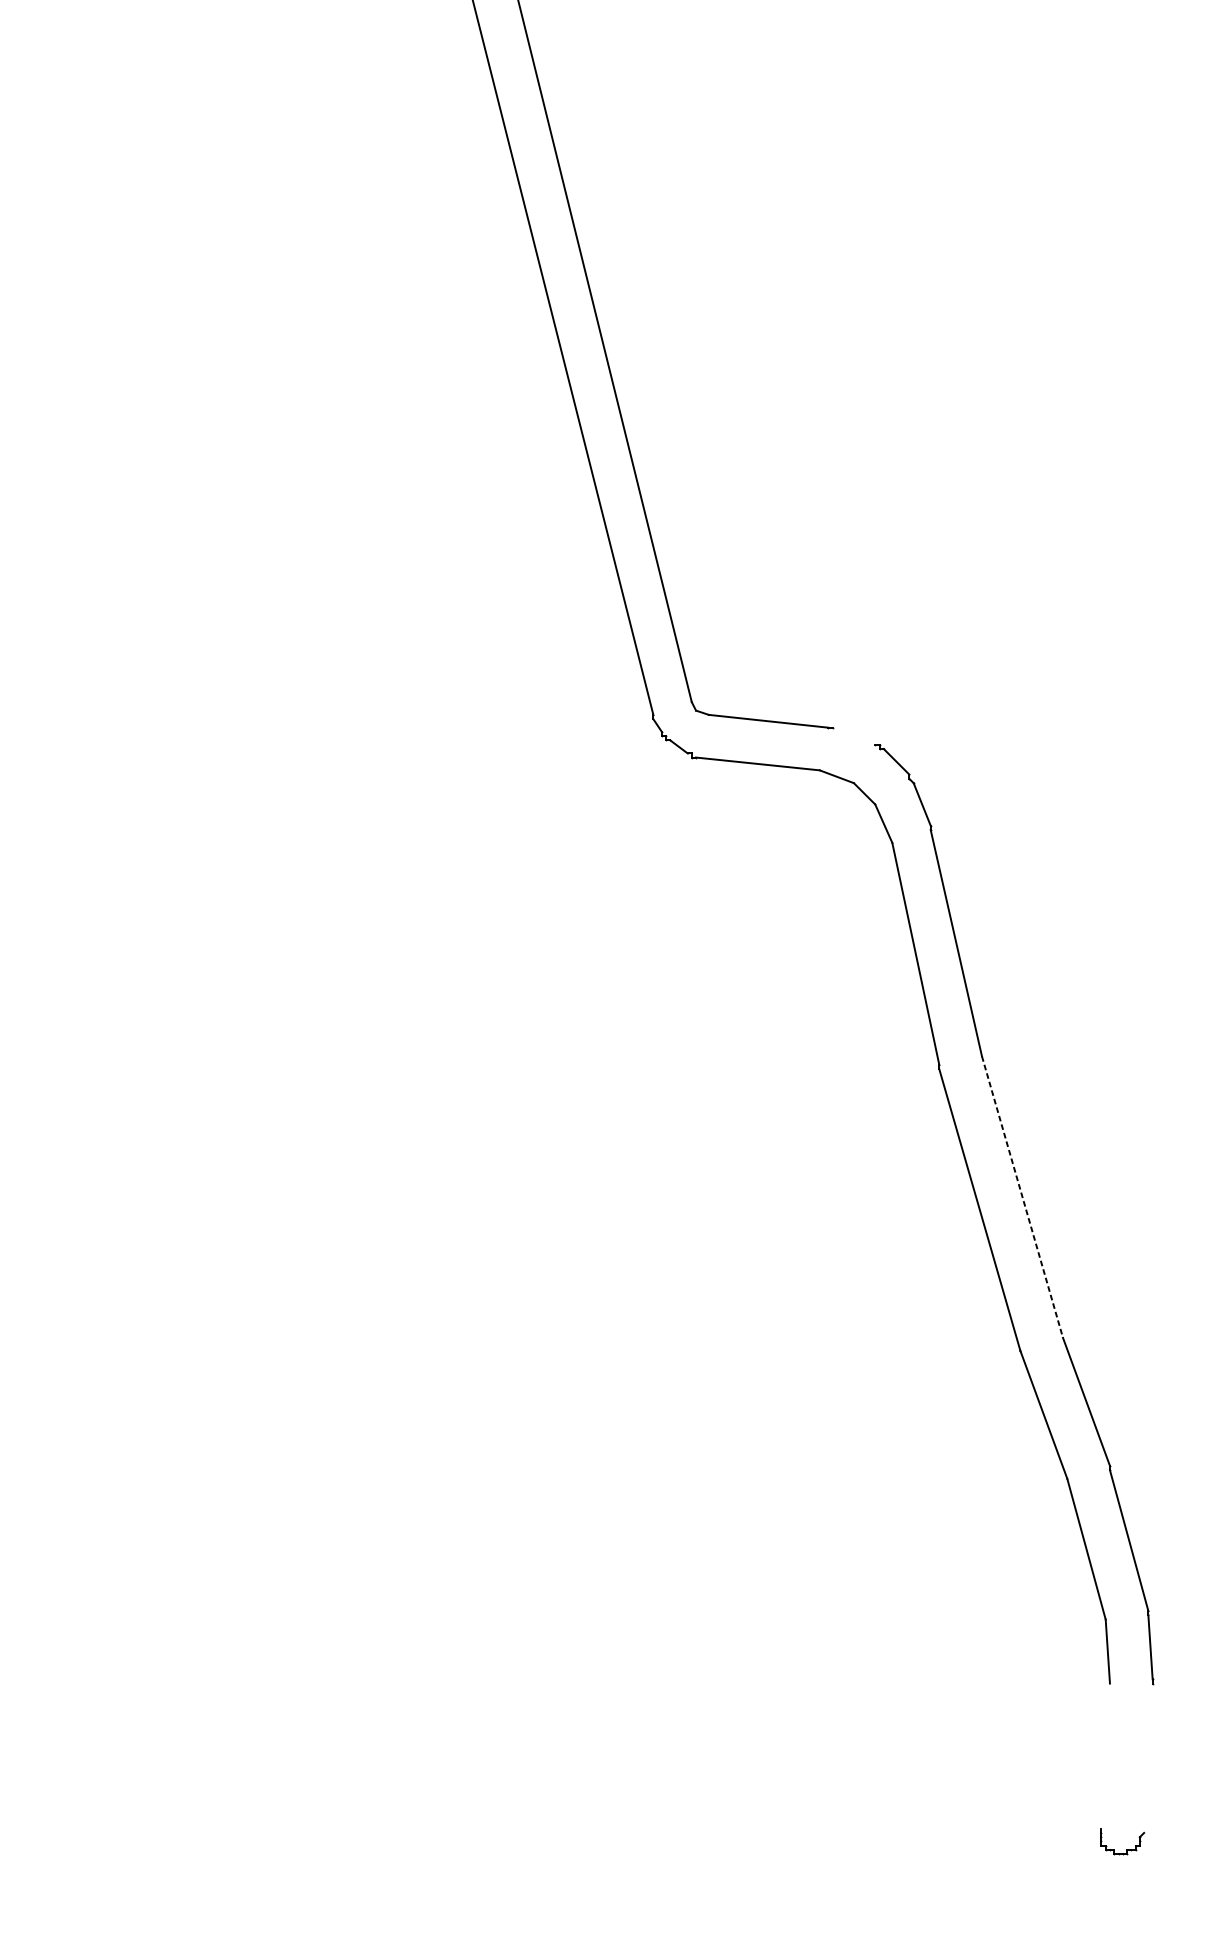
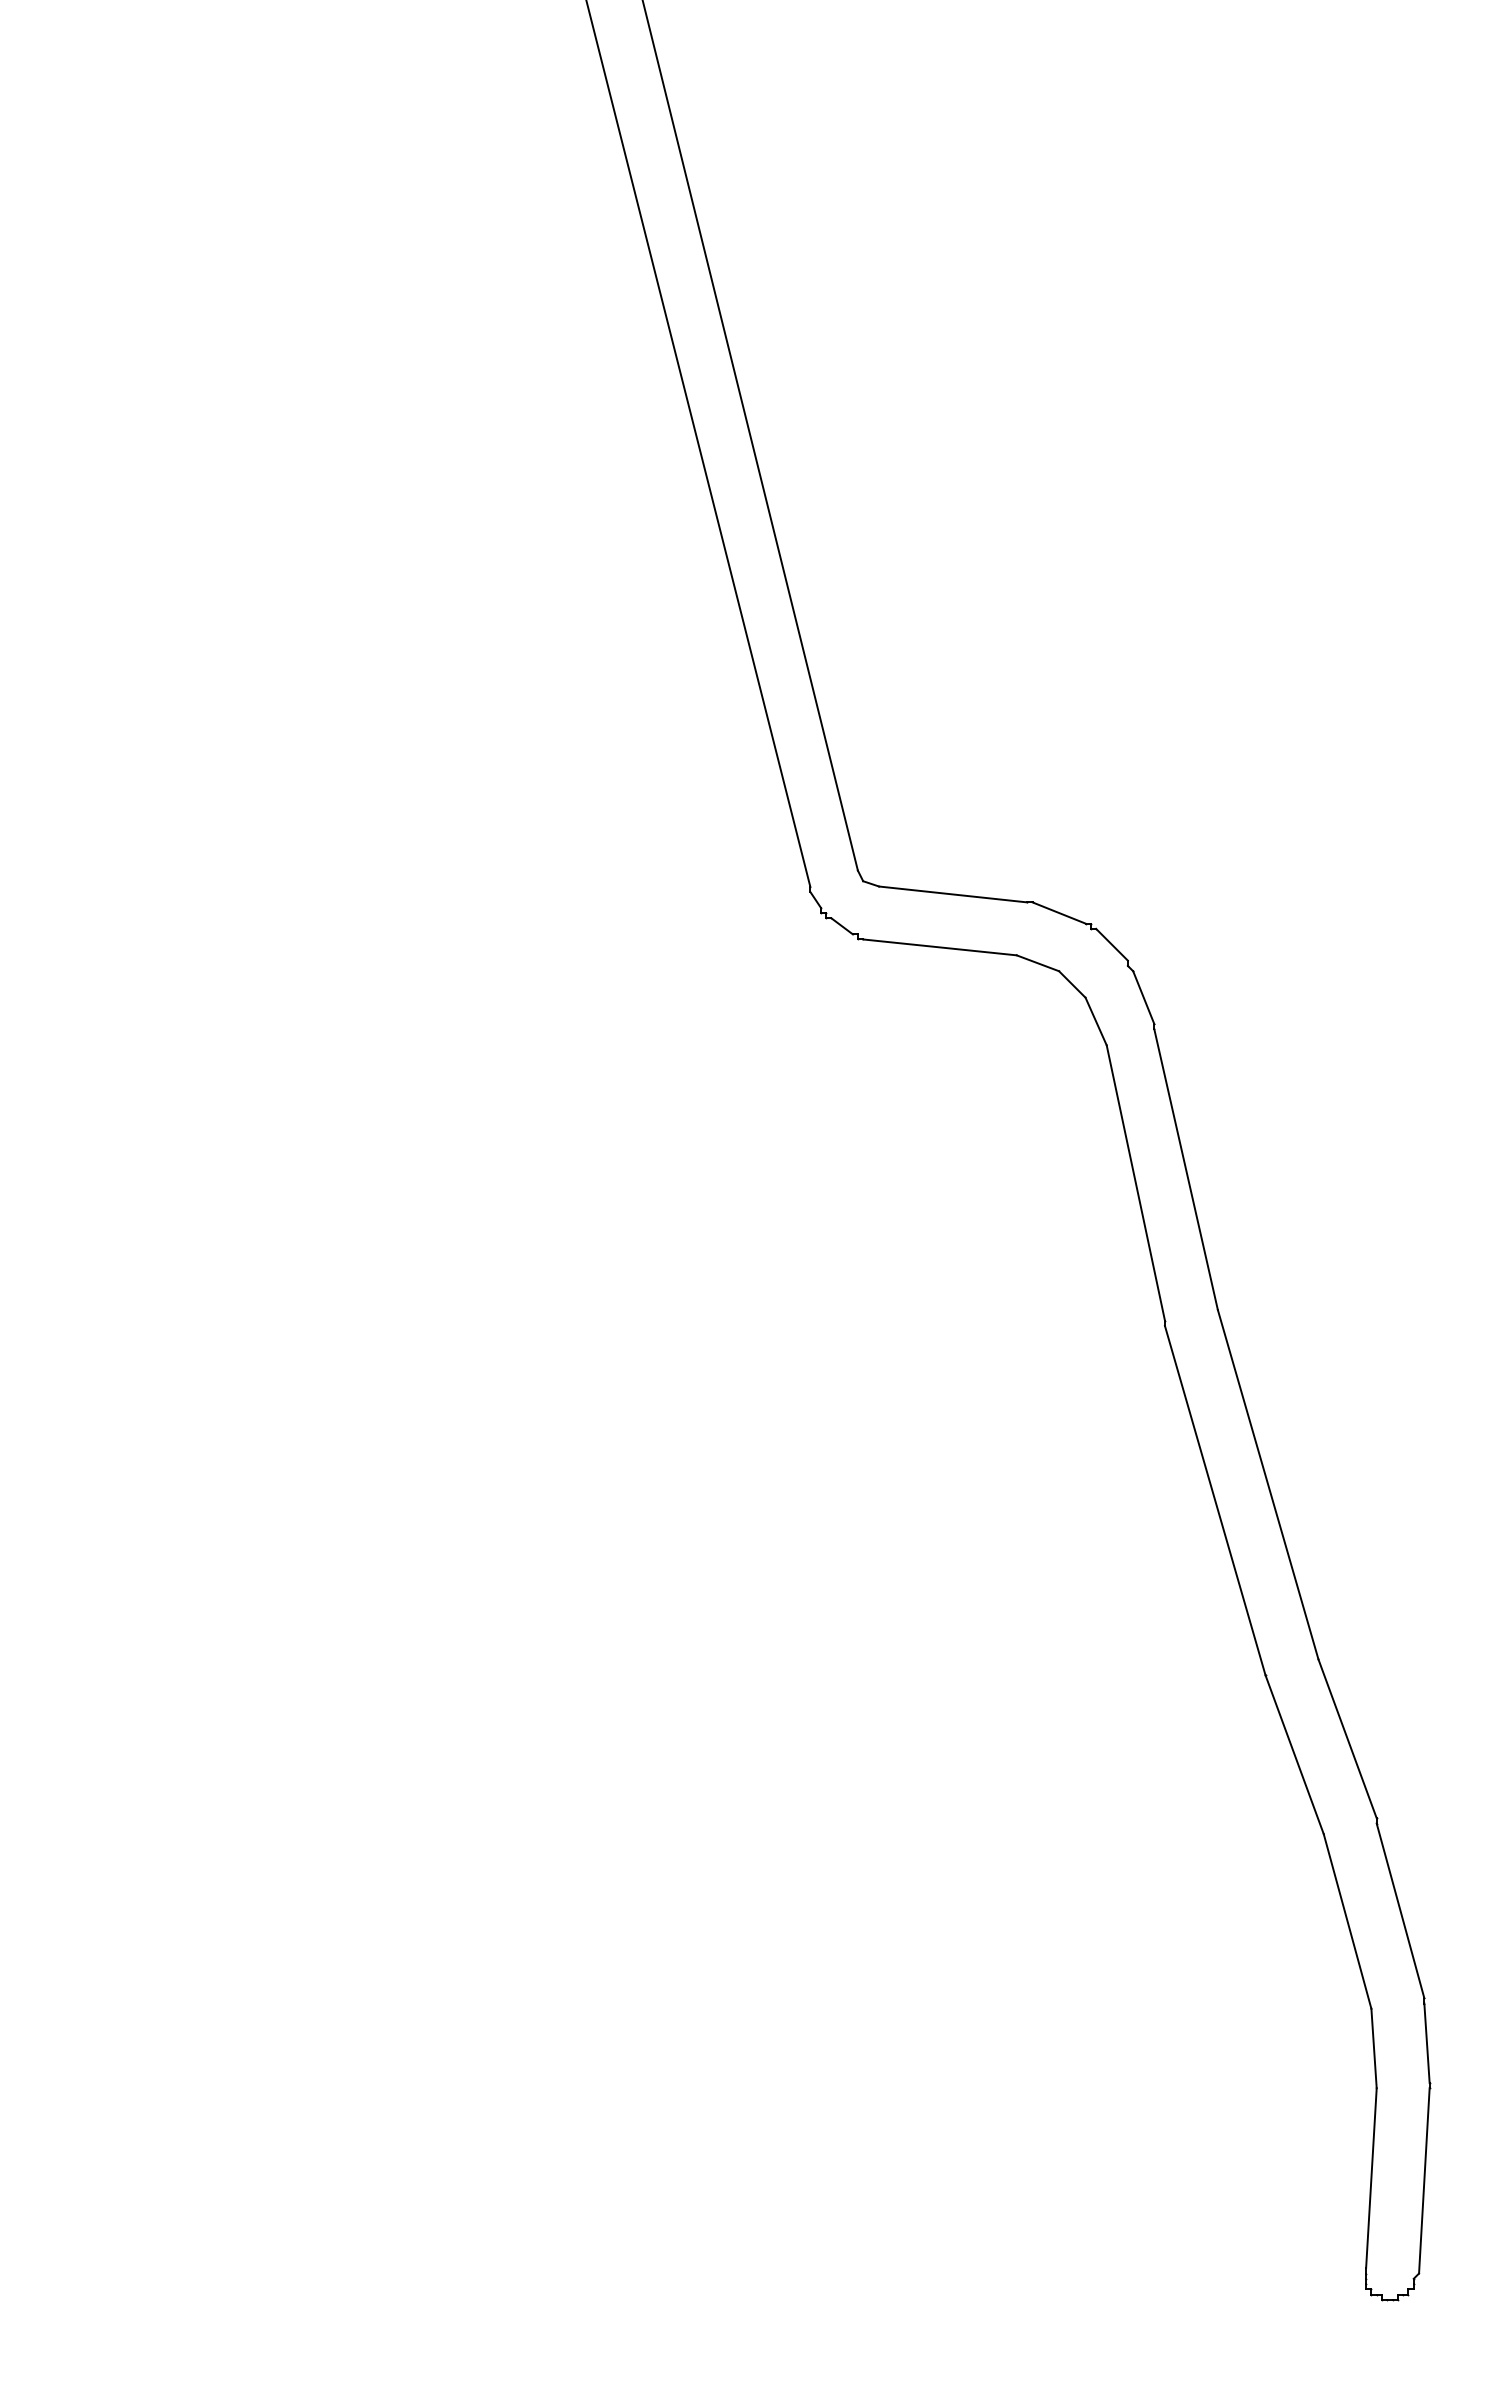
line: (853, 735) -> (1058, 912), added
line: (1022, 1196) -> (1268, 1484), dashed -> solid
line: (1105, 1756) -> (1371, 2178), added
line: (1148, 1757) -> (1424, 2180), added

